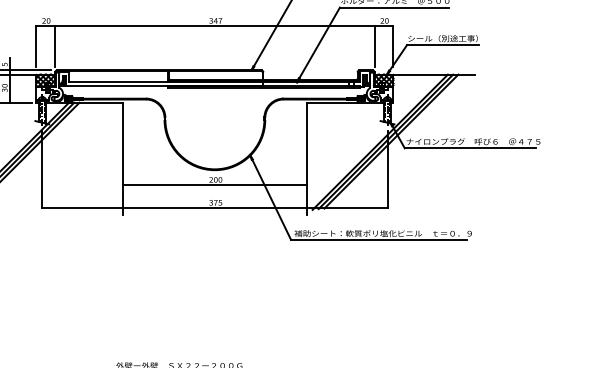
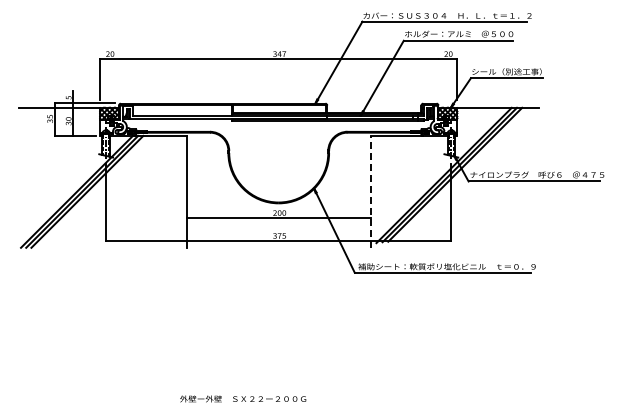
line: (55, 45) -> (119, 78), removed
line: (374, 45) -> (438, 78), removed
line: (306, 158) -> (370, 191), solid -> dashed

